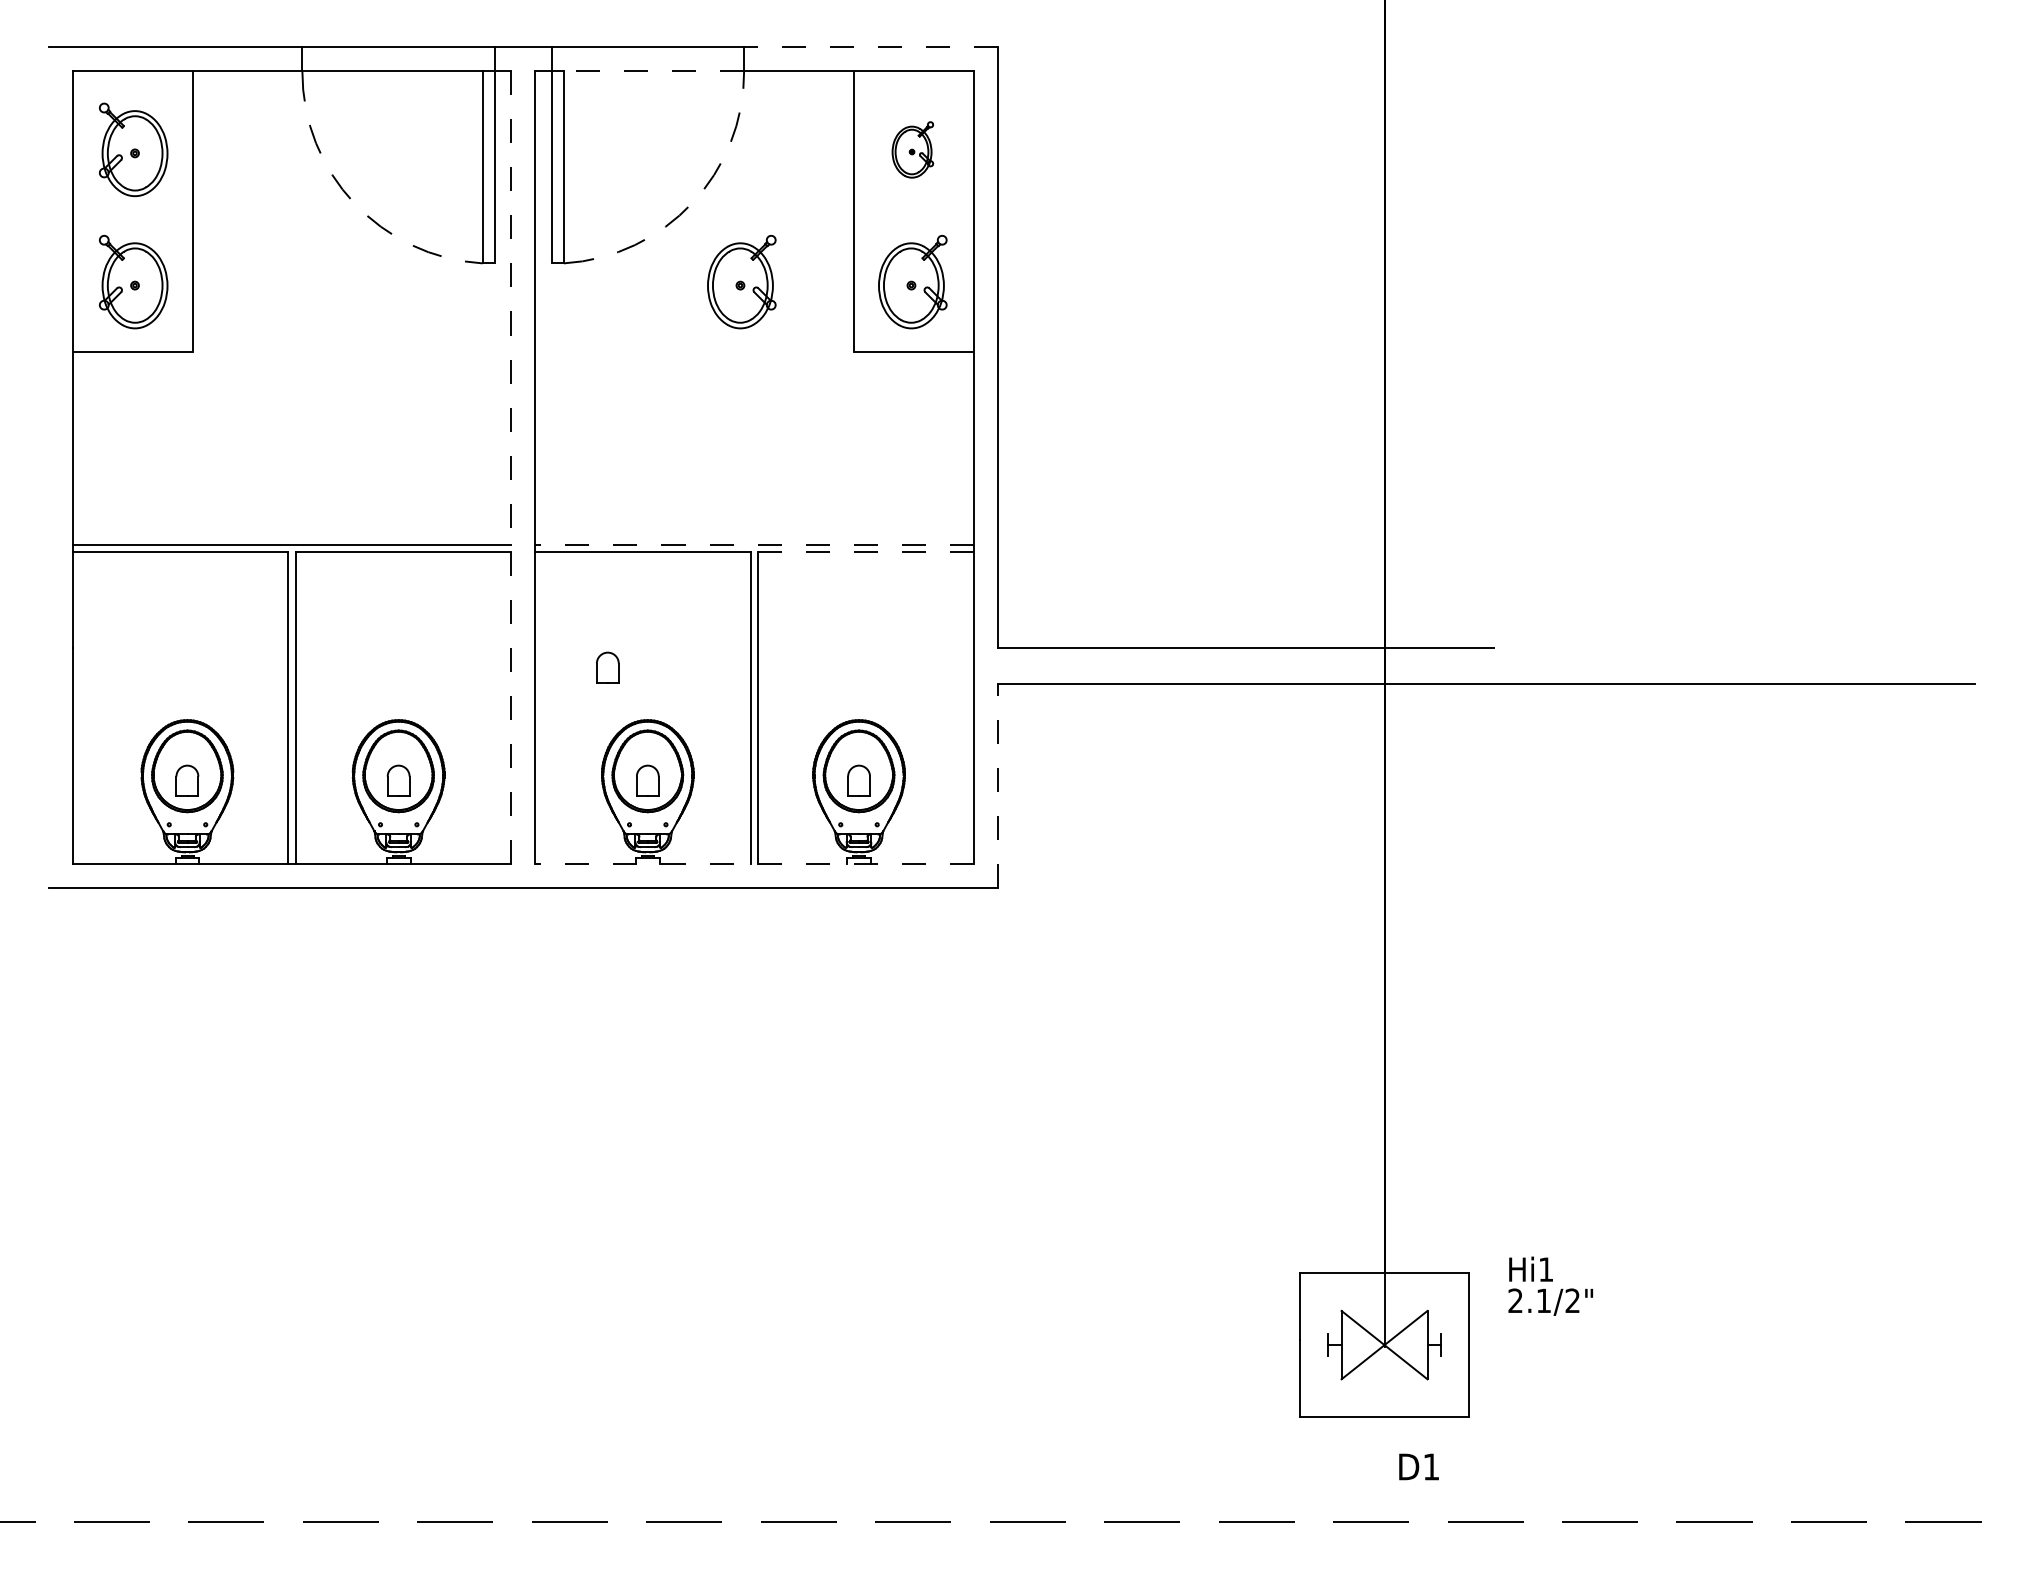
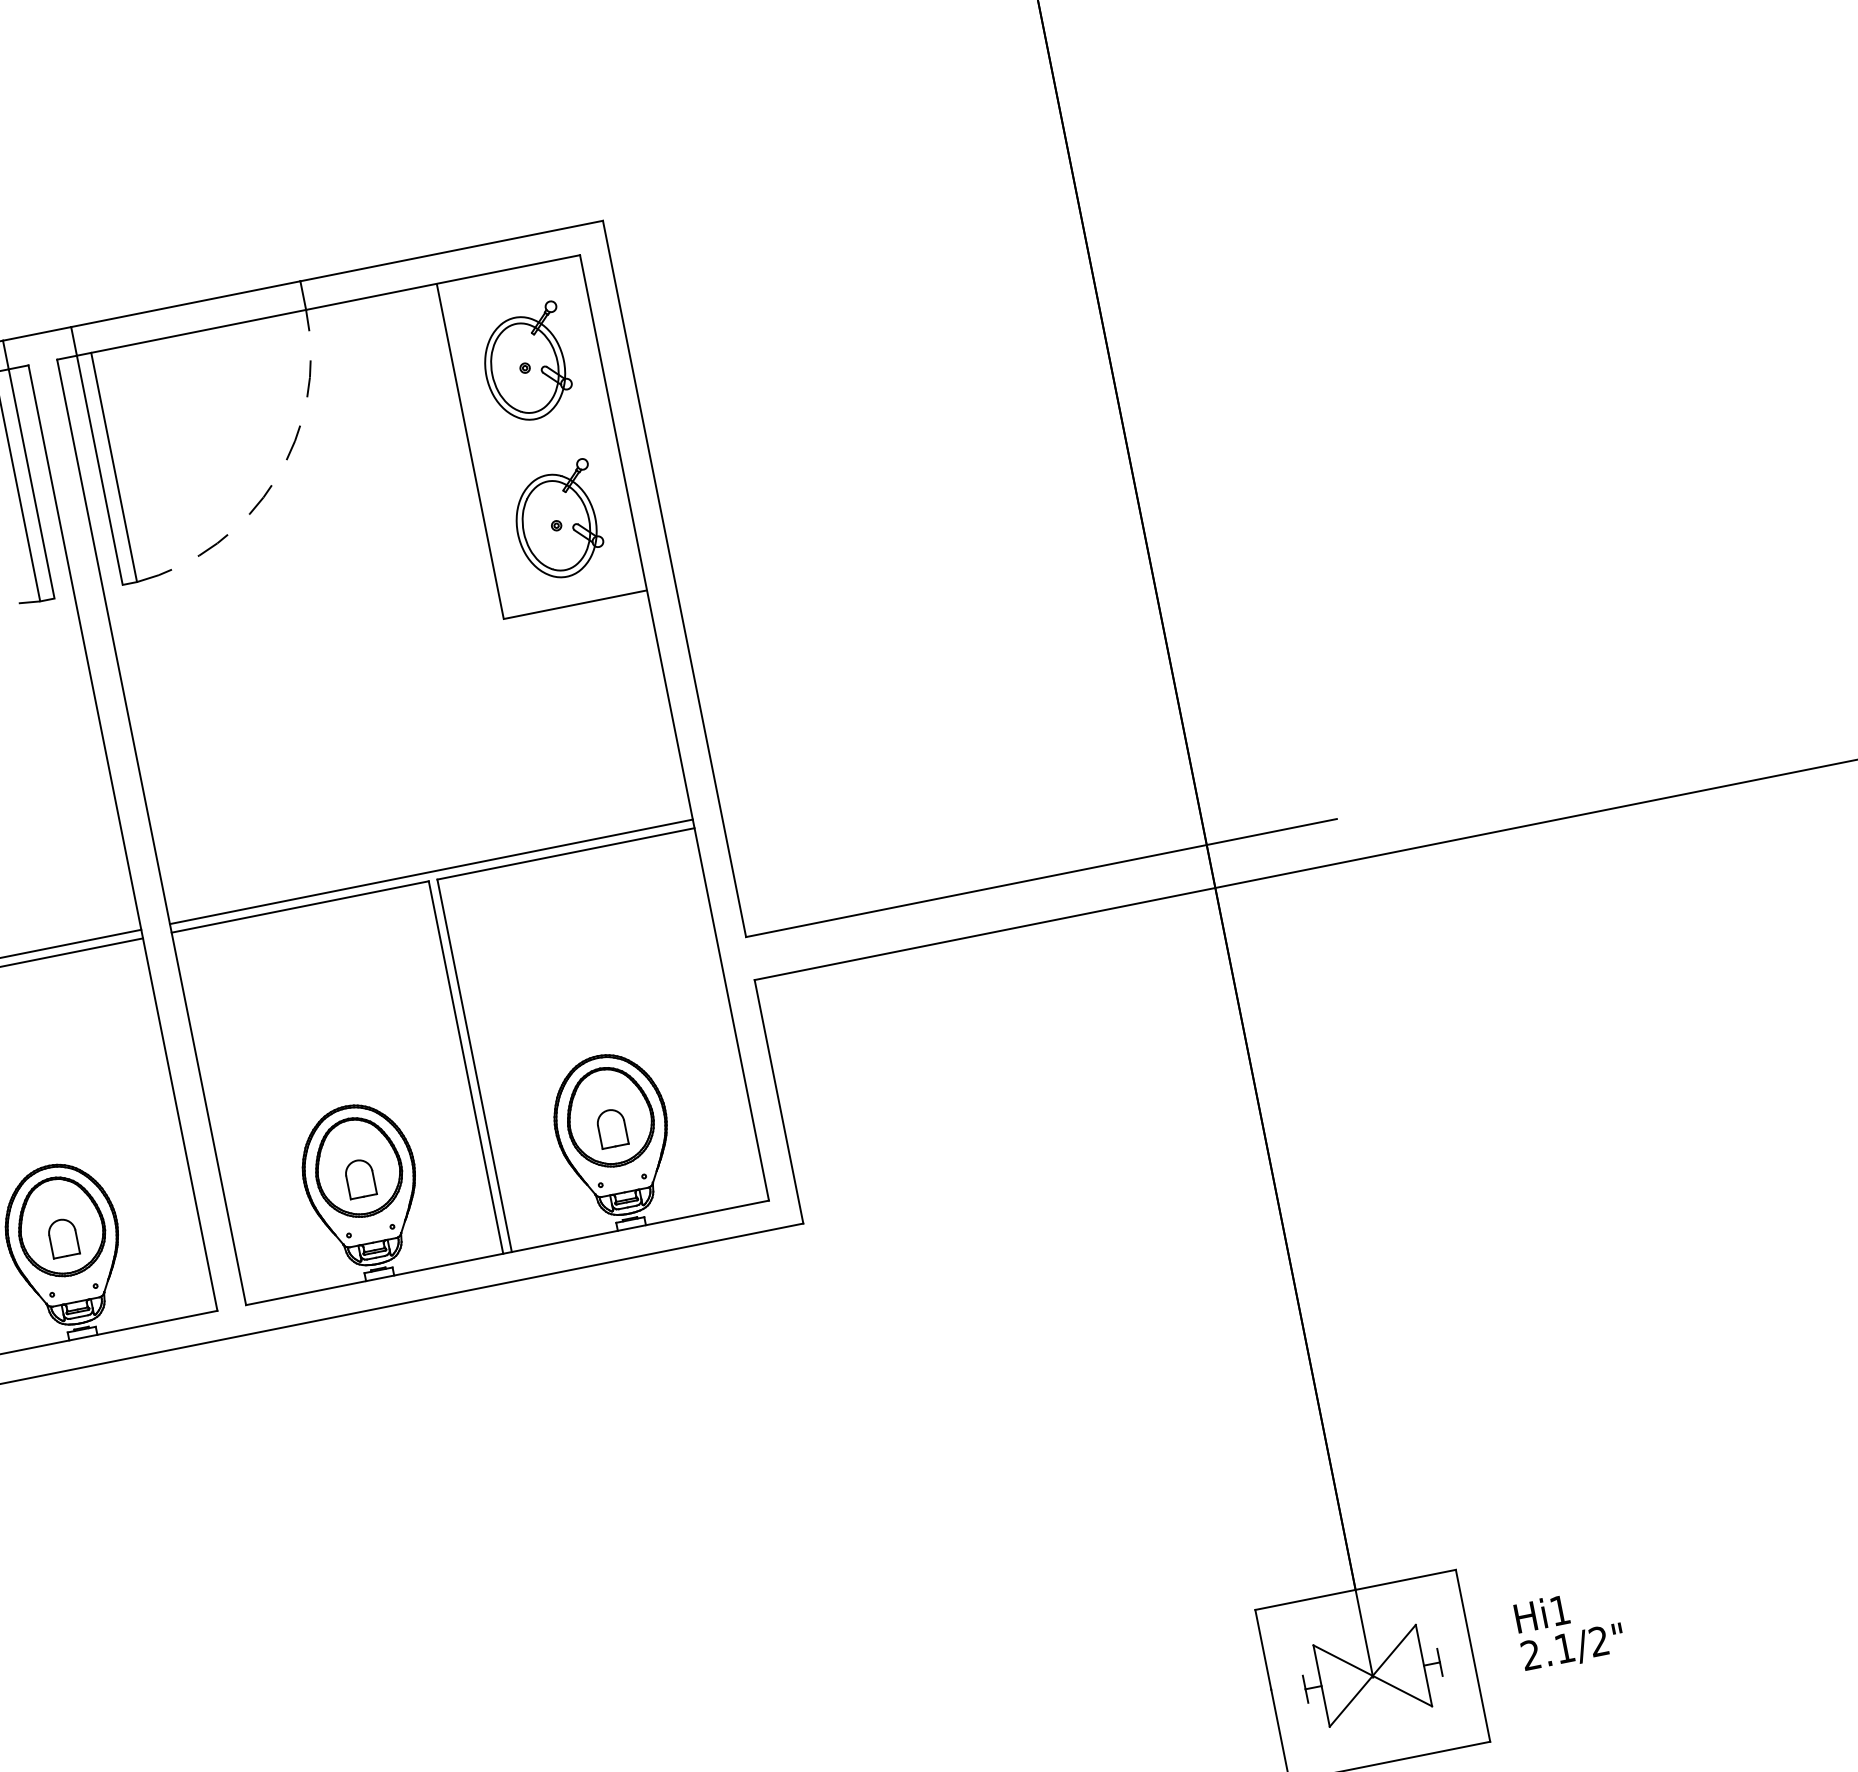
line: (871, 47) -> (452, 251), dashed -> solid
line: (653, 71) -> (198, 332), dashed -> solid
part: (912, 149) -> (525, 363), size x1.67
part: (741, 282) -> (353, 562), removed
line: (511, 467) -> (123, 837), dashed -> solid
line: (754, 544) -> (431, 871), dashed -> solid
line: (866, 551) -> (566, 853), dashed -> solid
part: (607, 667) -> (285, 1053), removed
line: (998, 785) -> (779, 1100), dashed -> solid
line: (754, 864) -> (507, 1253), dashed -> solid
text: (1550, 1285) -> (1568, 1628), moved

